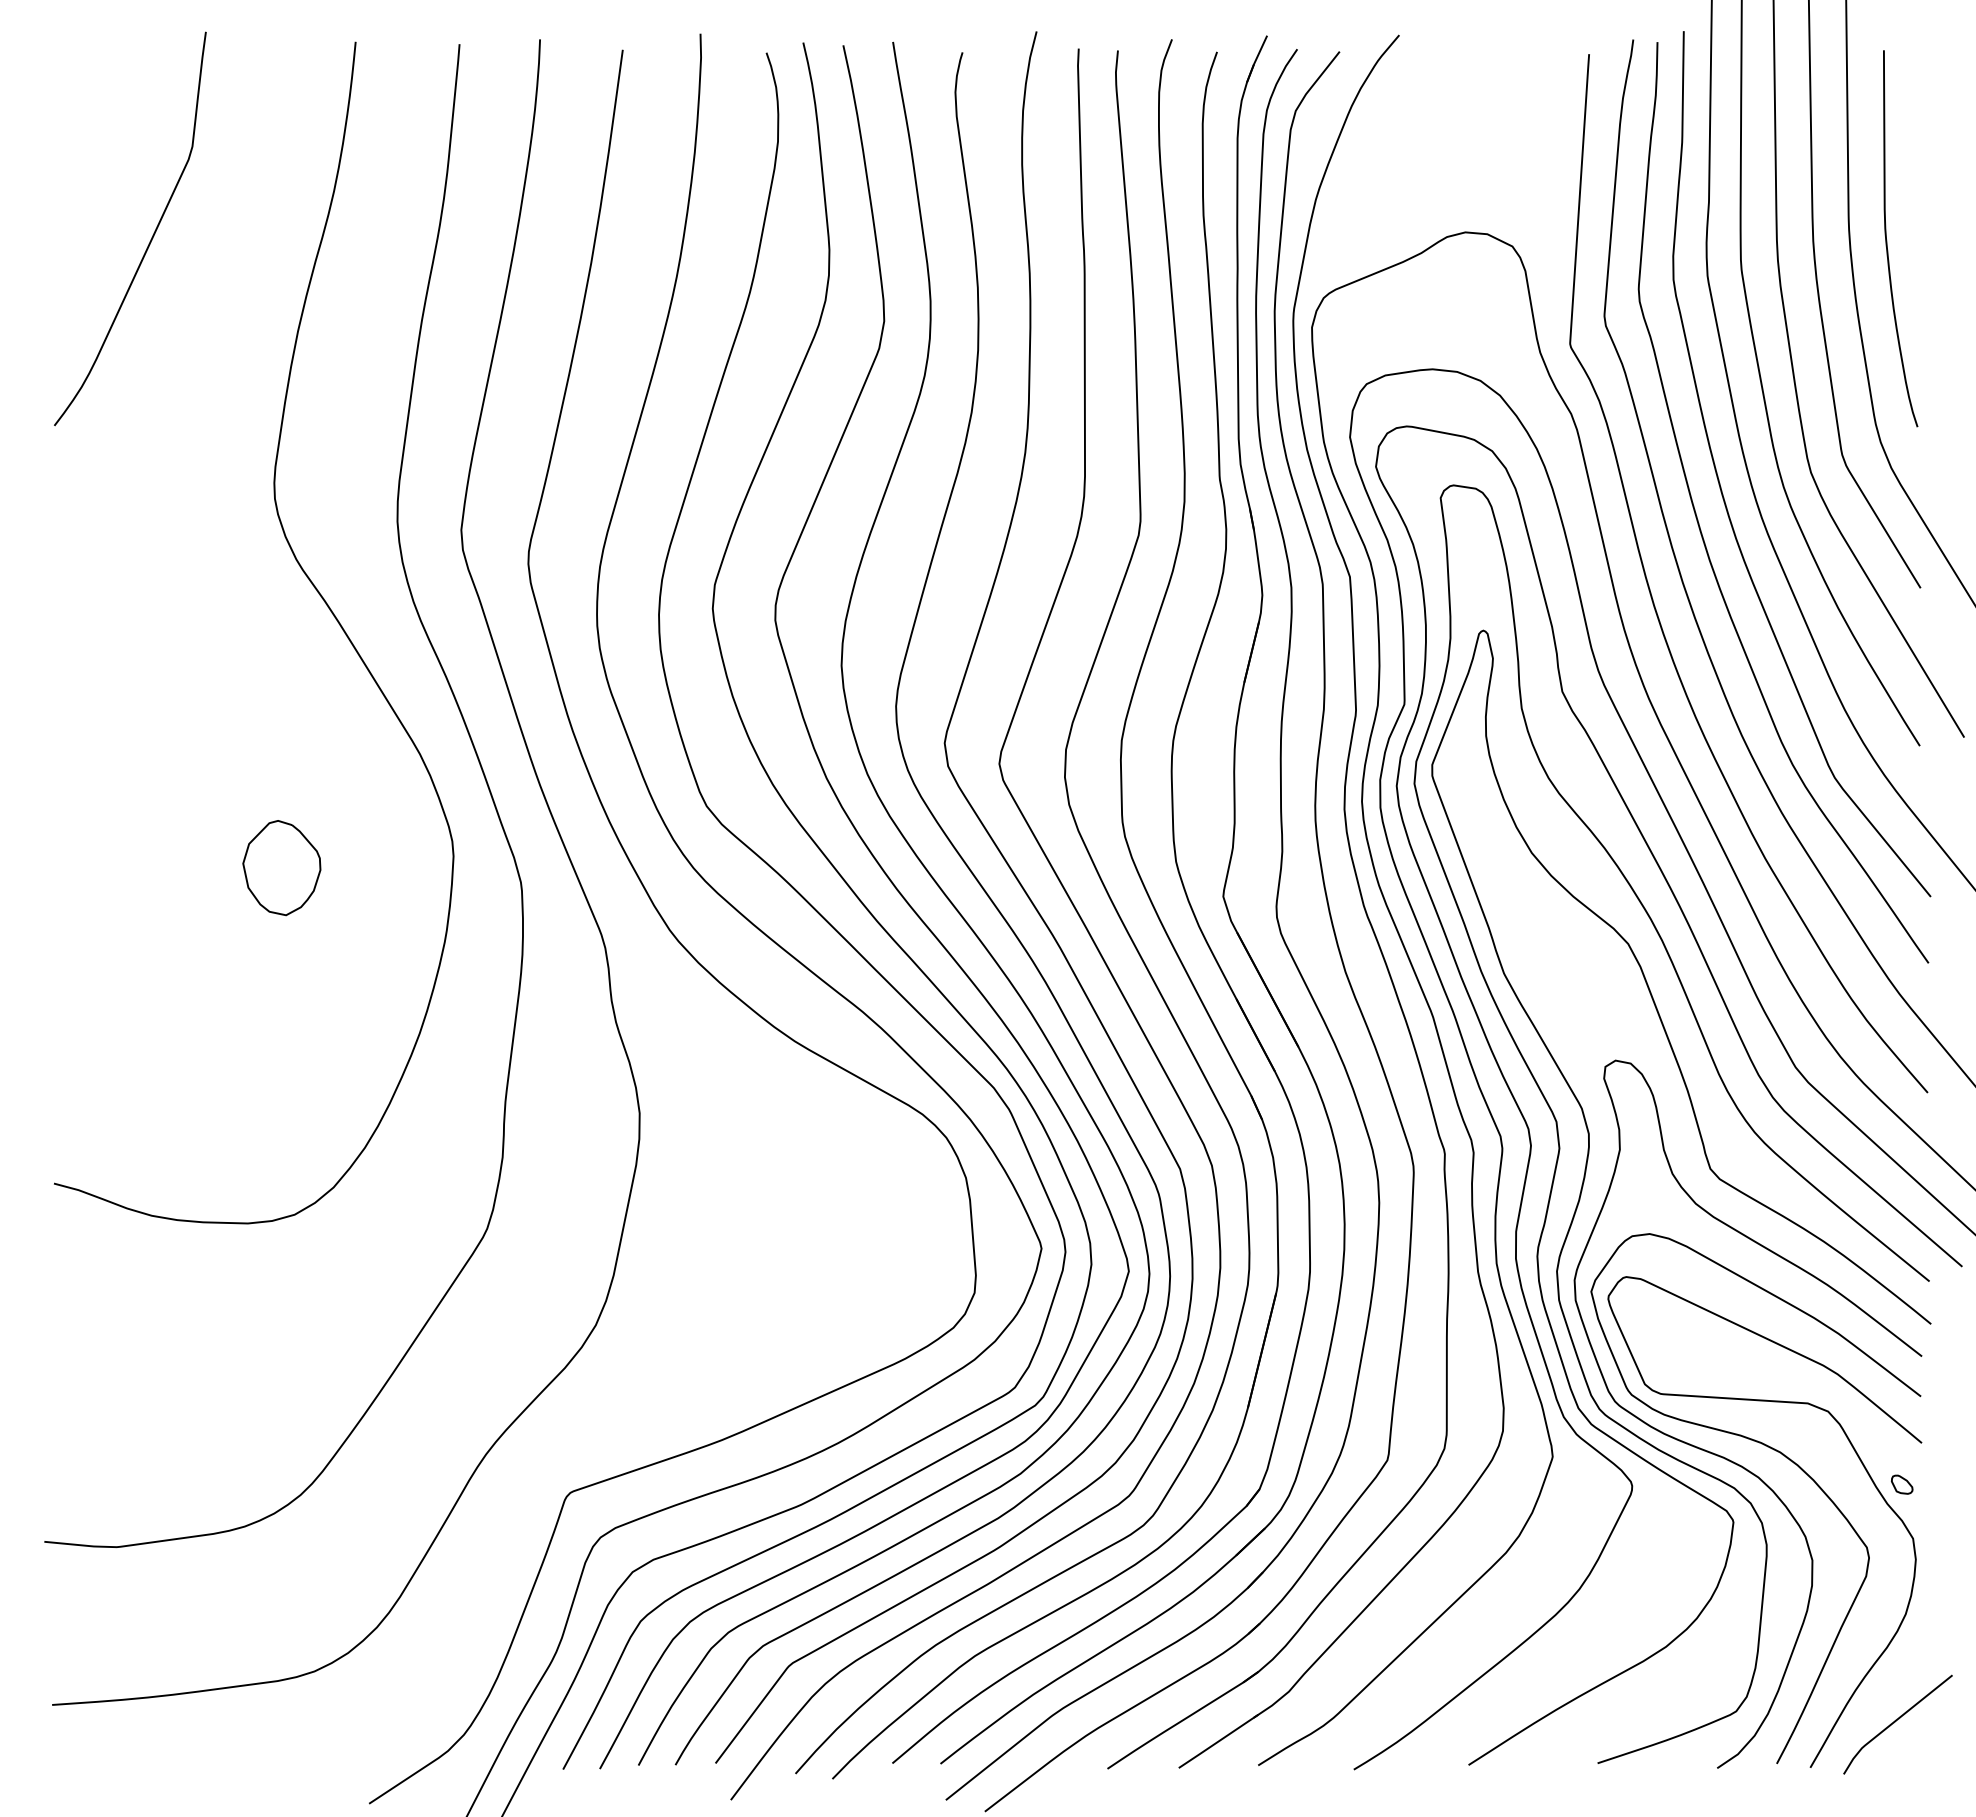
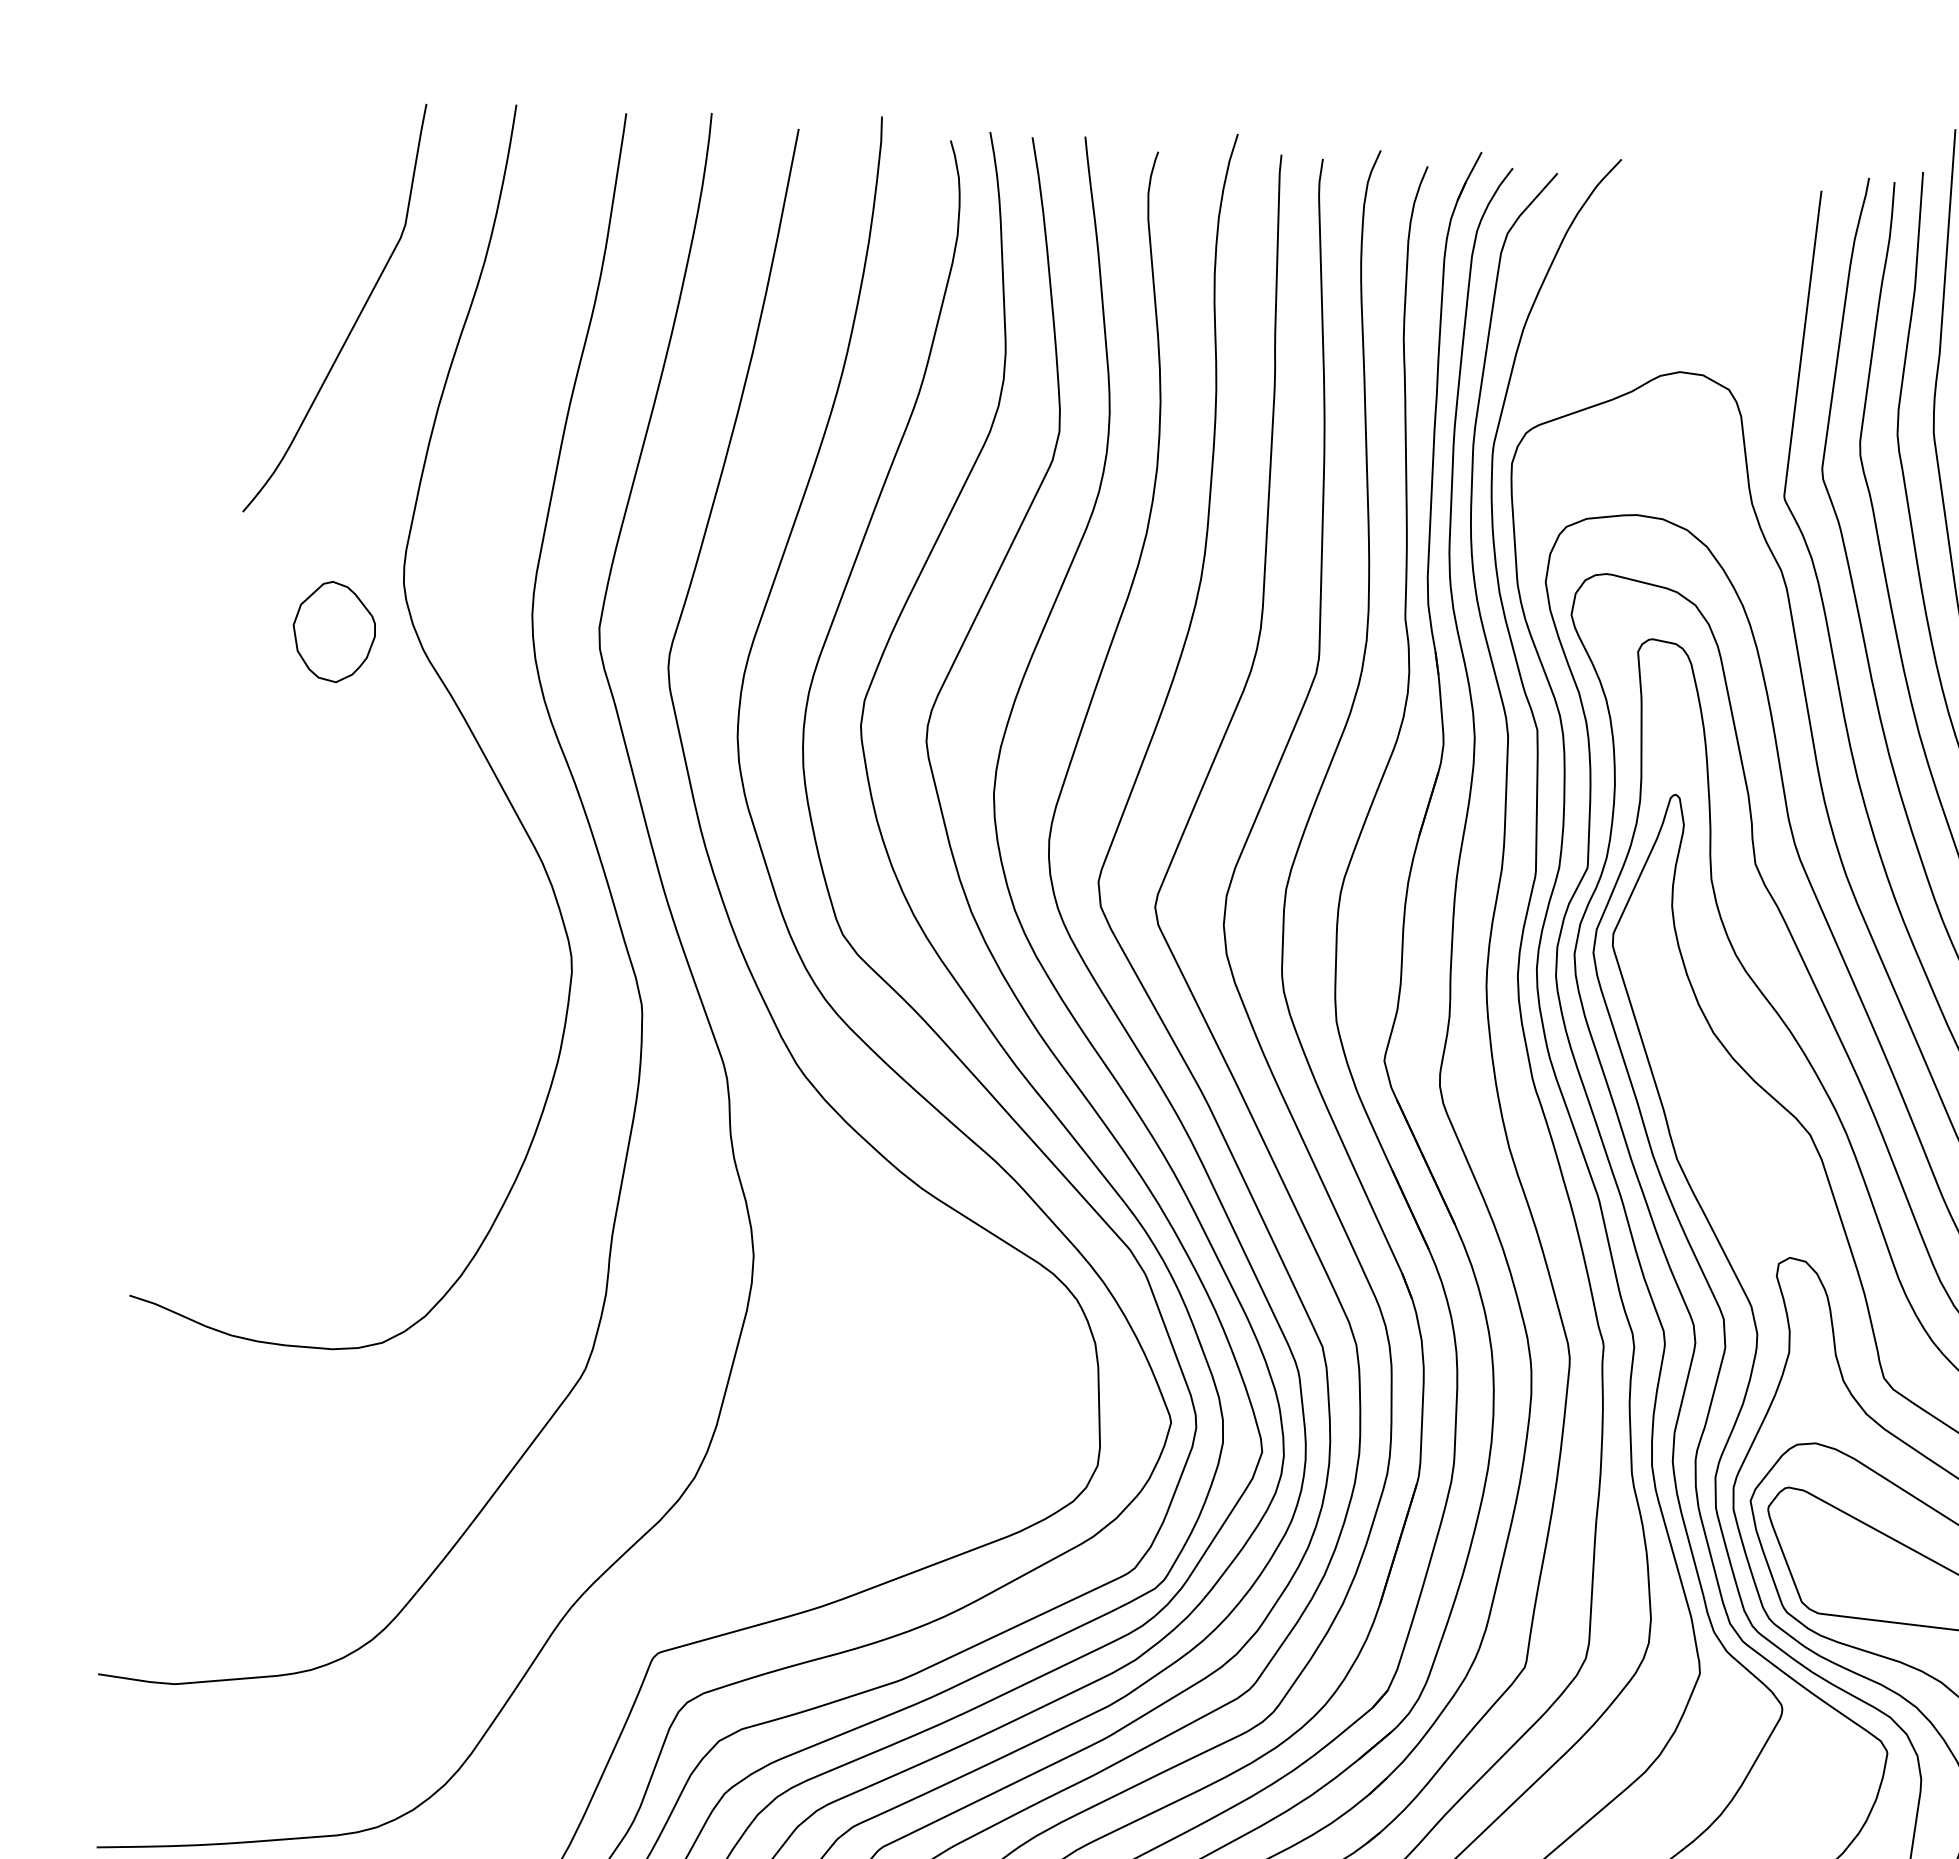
curve: (150, 239) -> (355, 320), moved
part: (281, 868) -> (333, 632), moved

